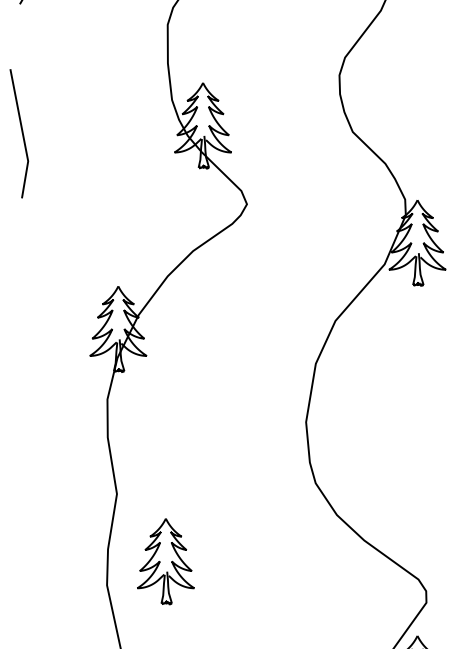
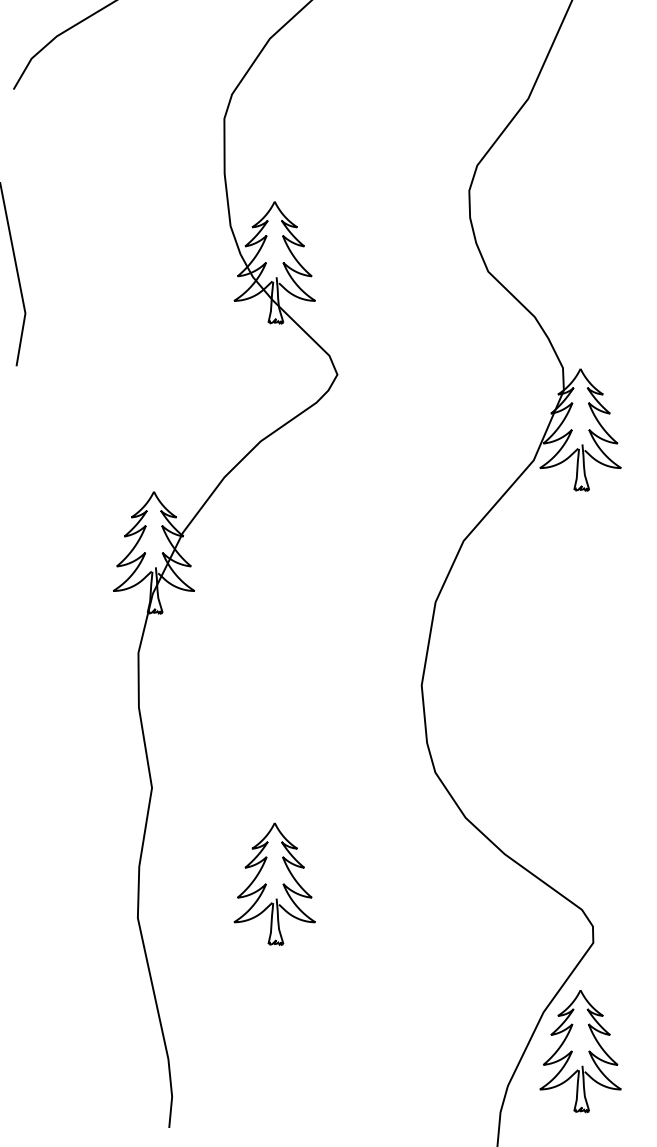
part: (165, 561) -> (274, 883), moved

